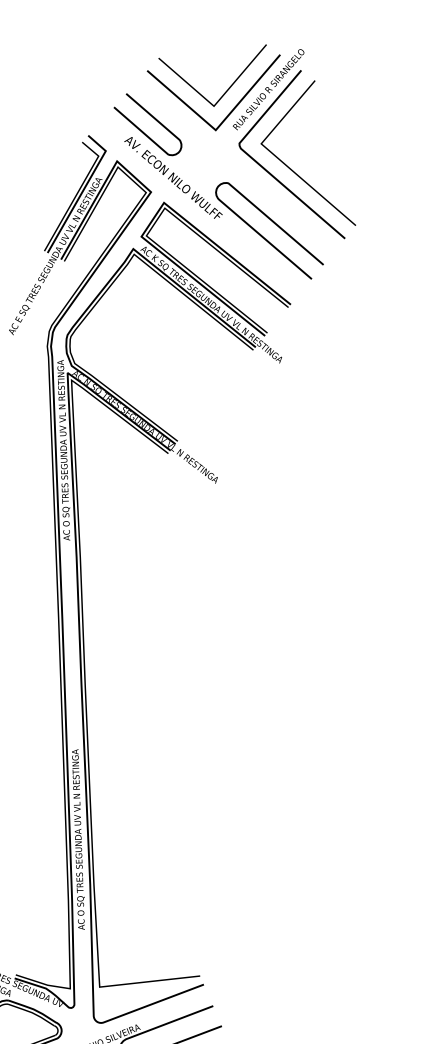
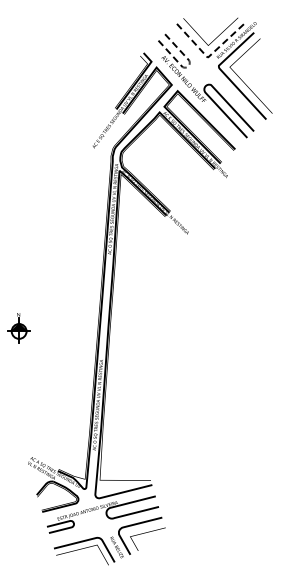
line: (218, 127) -> (209, 56), solid -> dashed
line: (179, 151) -> (188, 66), solid -> dashed

